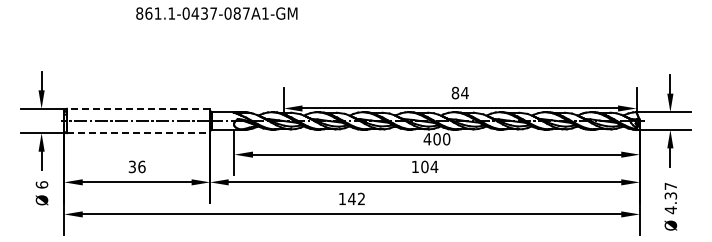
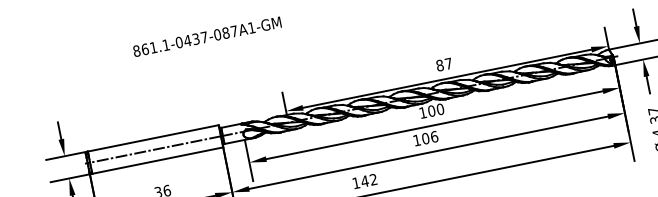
text: (464, 93) -> (448, 64), 84 -> 87
line: (138, 108) -> (153, 138), dashed -> solid
line: (138, 133) -> (157, 160), dashed -> solid
text: (427, 139) -> (423, 113), 400 -> 100
text: (434, 166) -> (434, 136), 104 -> 106

